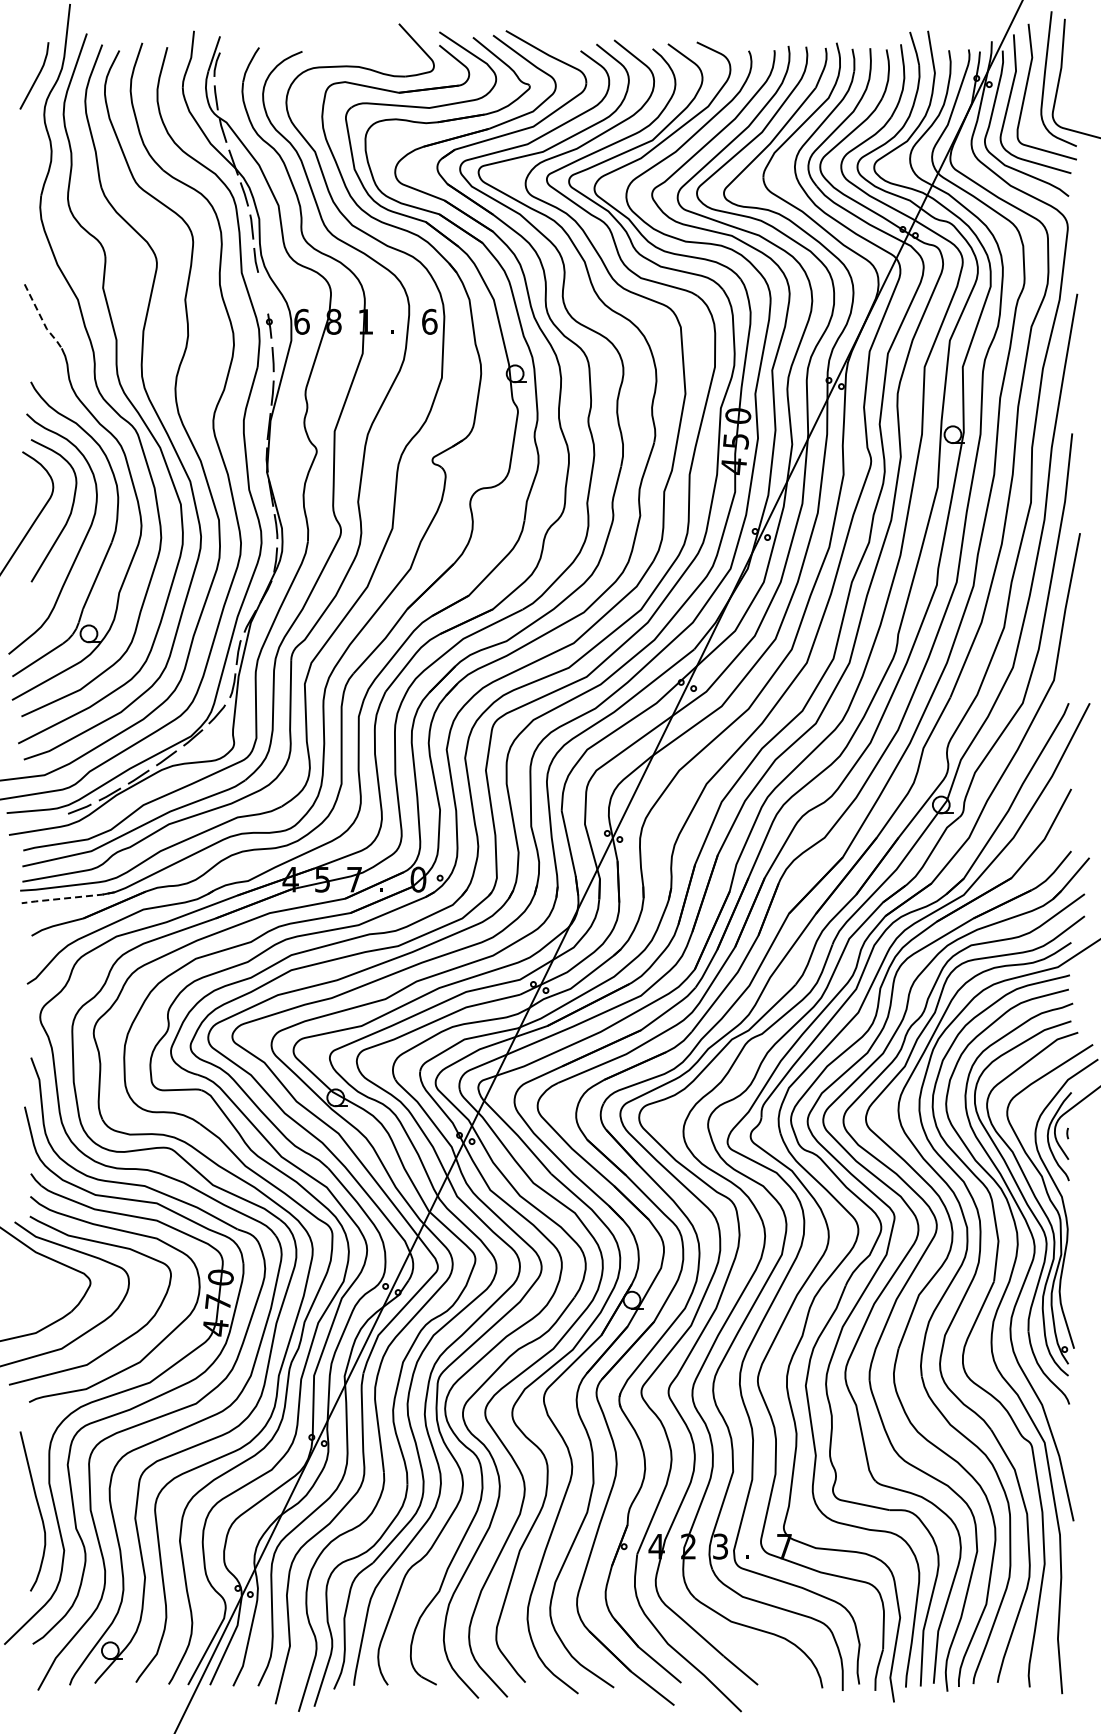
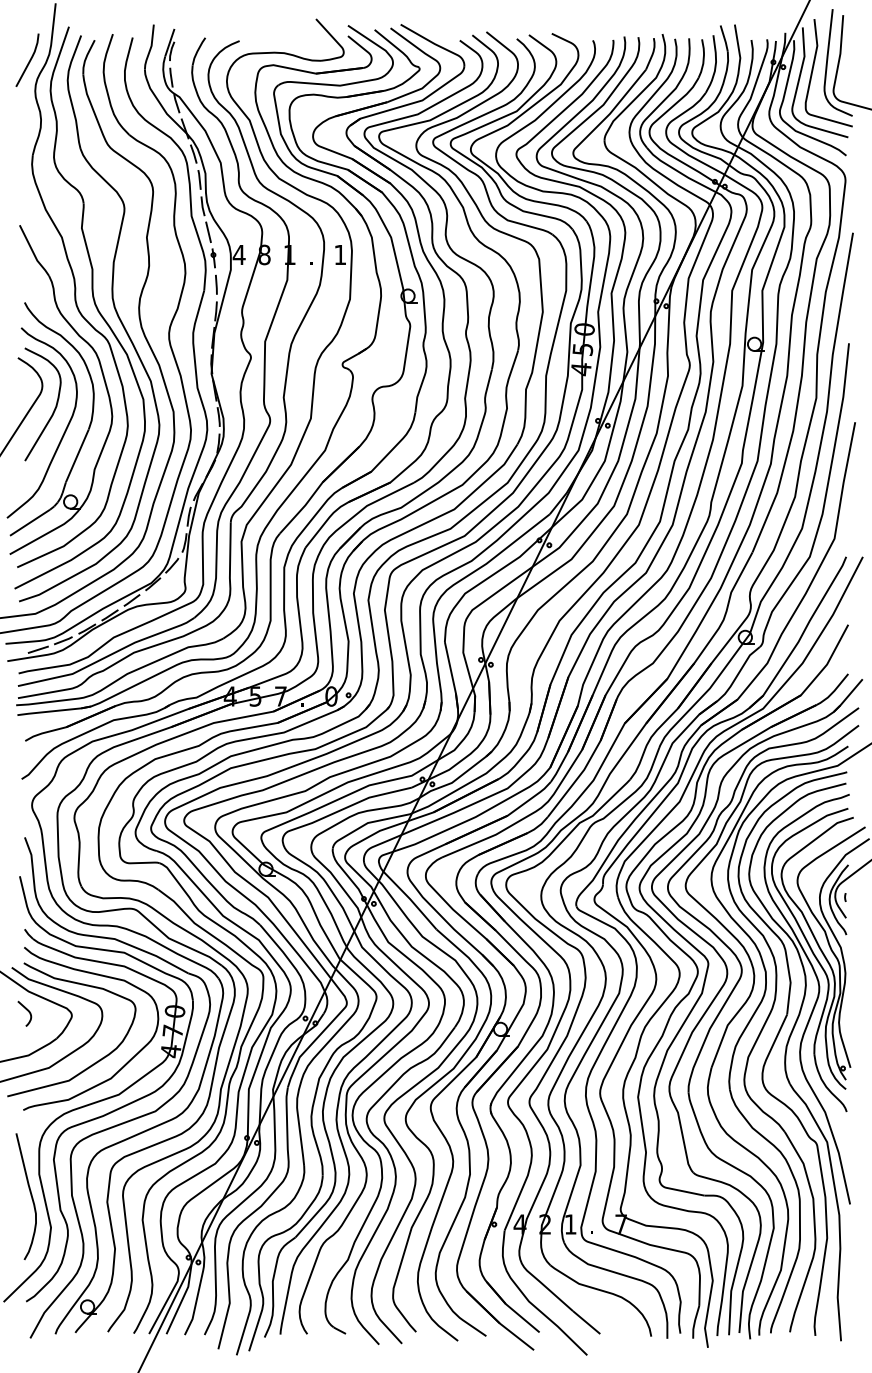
line: (263, 292) -> (208, 231), added
line: (42, 319) -> (33, 253), dashed -> solid
text: (301, 321) -> (238, 254), 6 -> 4
text: (429, 321) -> (340, 254), 6 -> 1
line: (48, 820) -> (38, 649), added
line: (67, 898) -> (53, 711), dashed -> solid
curve: (32, 1275) -> (25, 1009), added
text: (720, 1546) -> (570, 1224), 3 -> 1

